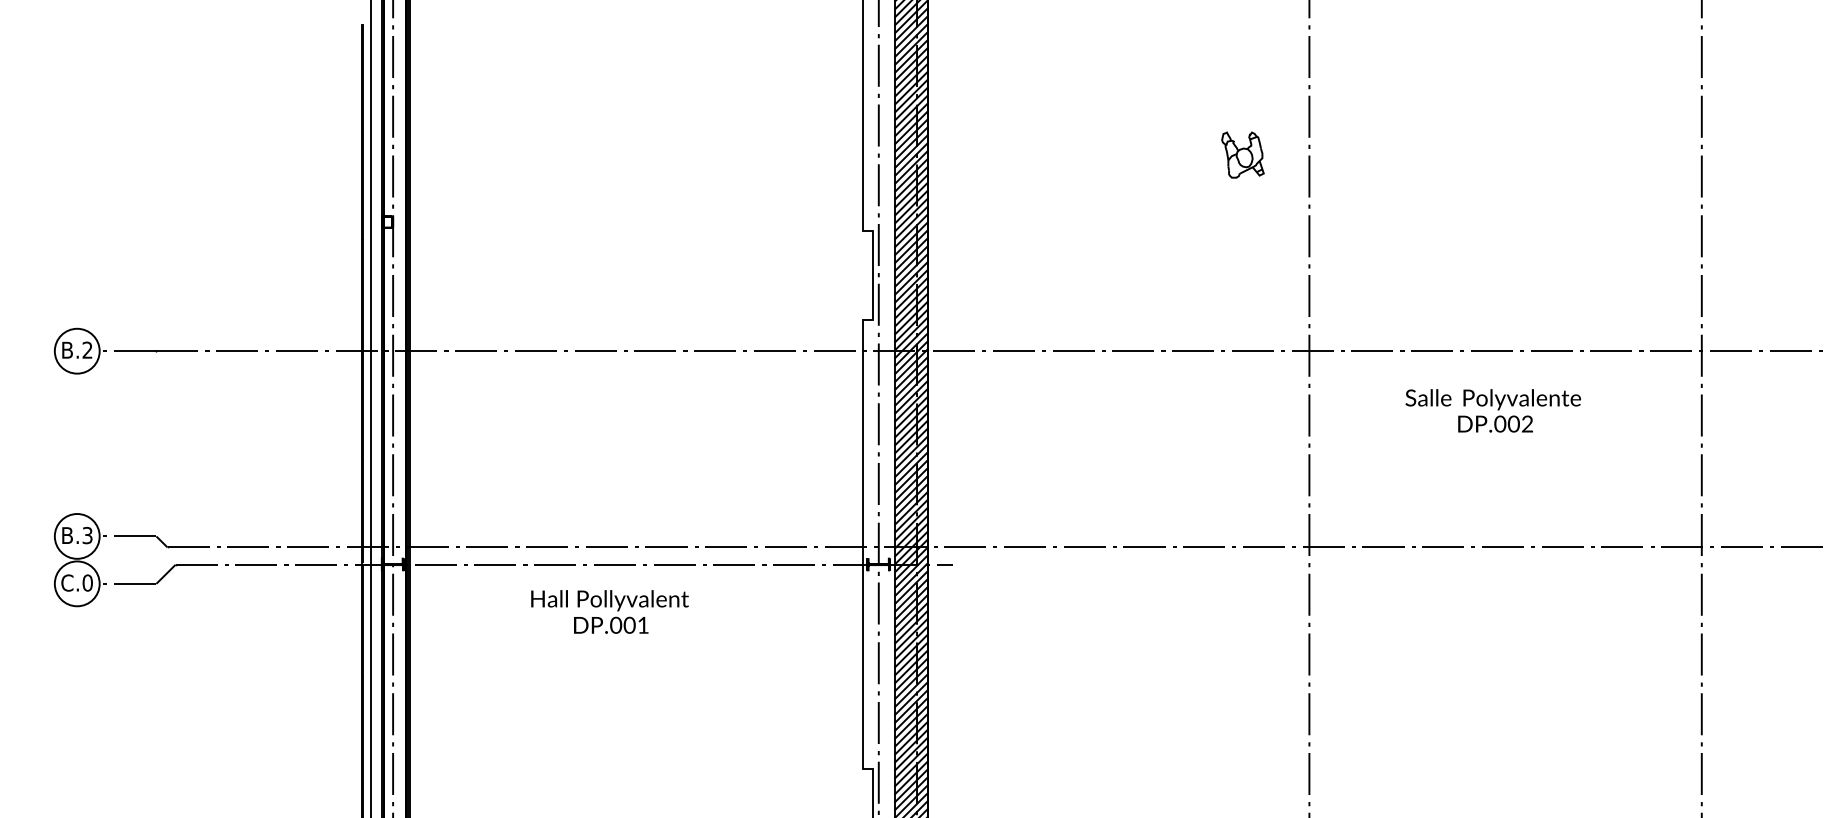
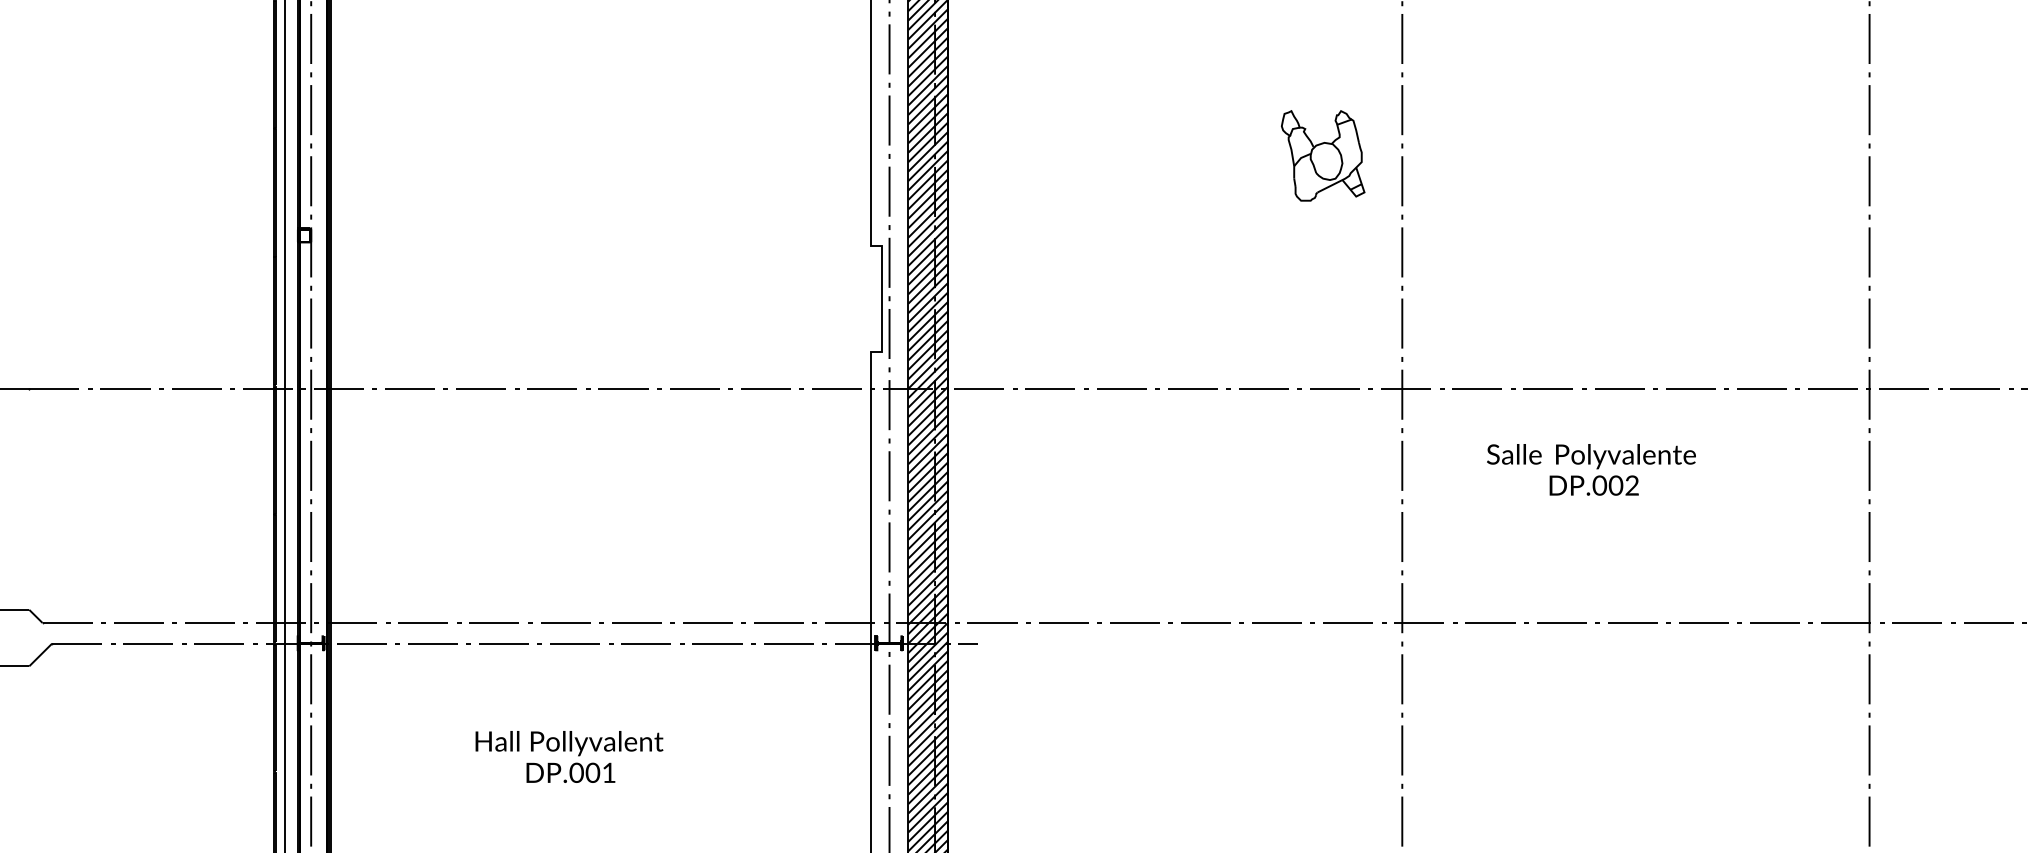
part: (1242, 154) -> (1322, 155), size x1.67
text: (1492, 410) -> (1590, 469), moved
text: (609, 611) -> (568, 756), moved

